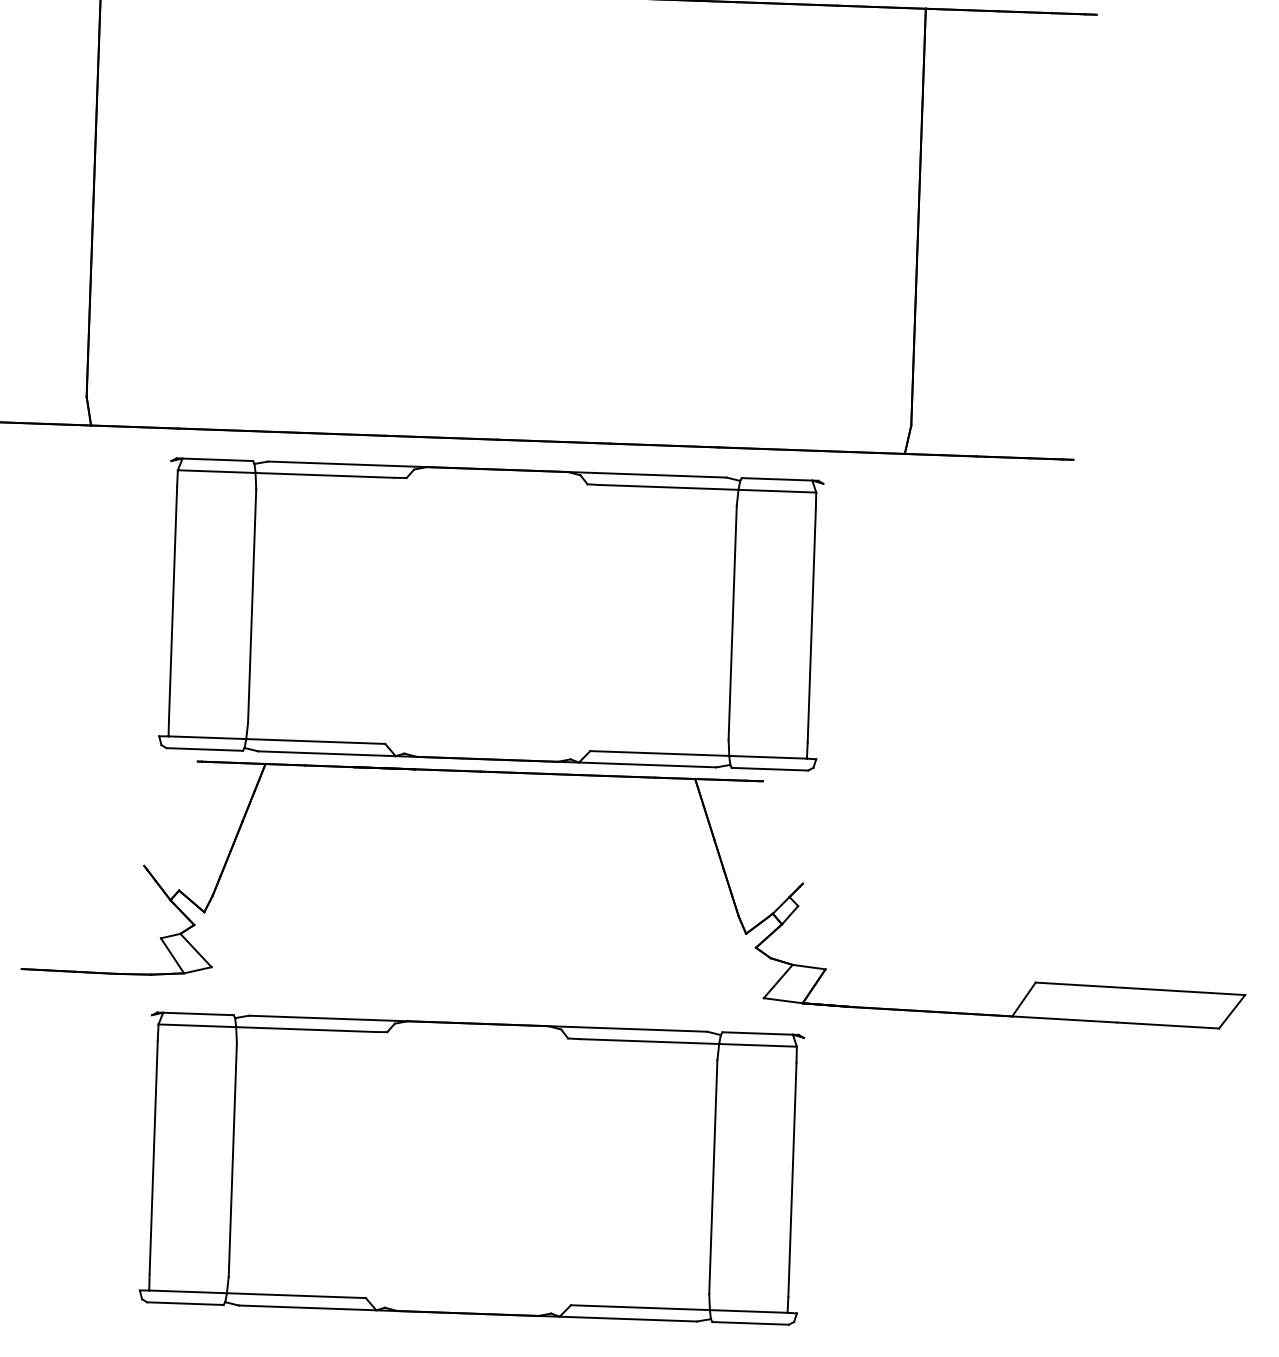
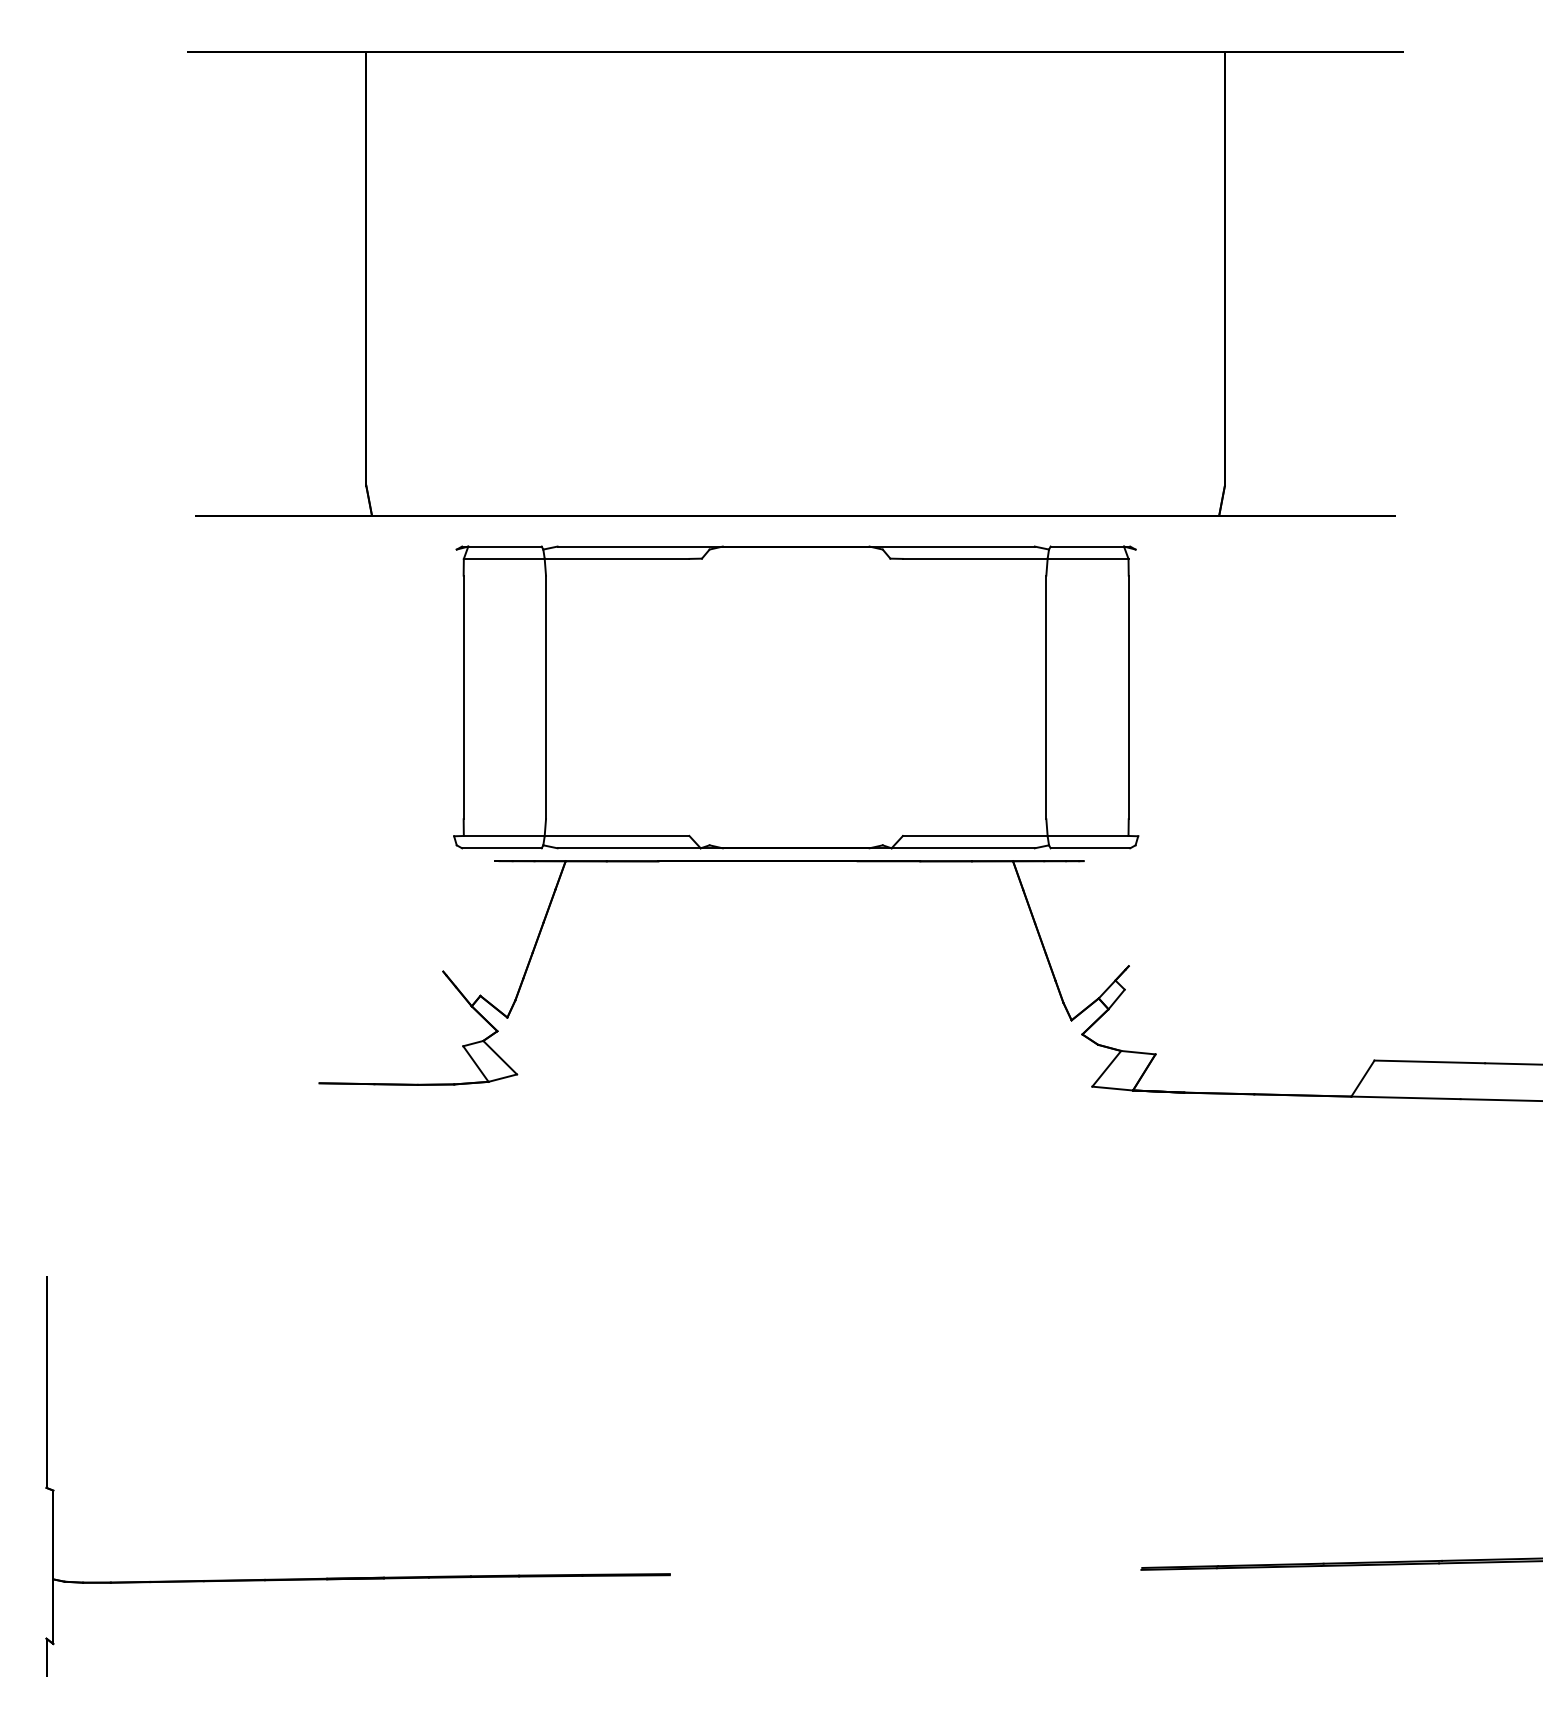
part: (473, 1168) -> (796, 1274), removed

